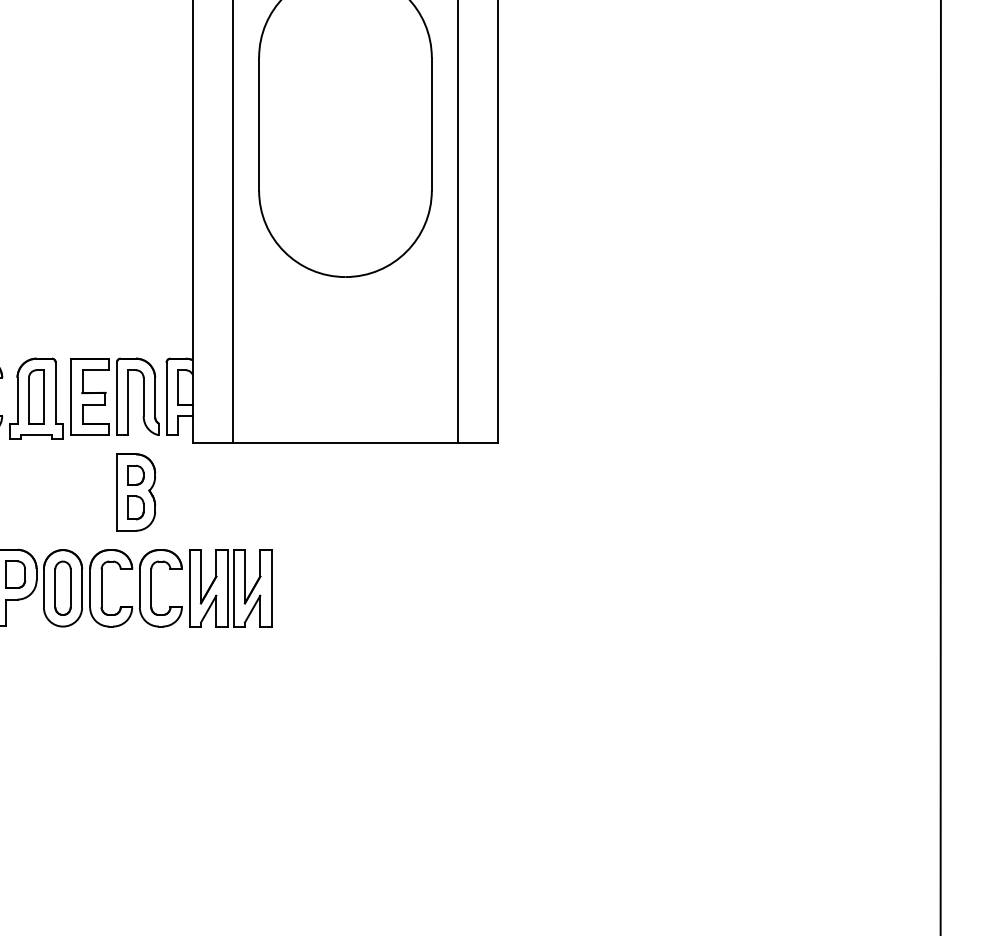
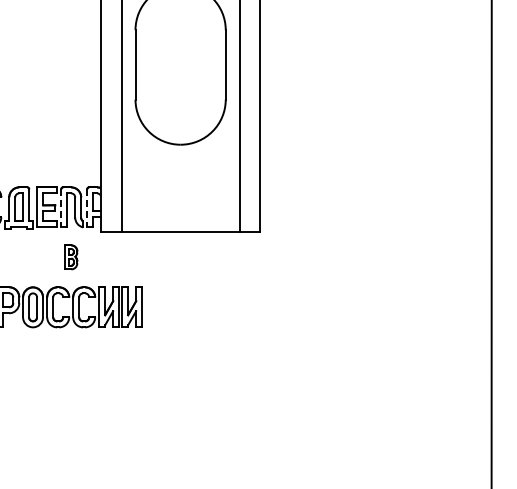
line: (117, 399) -> (61, 208), solid -> dashed
line: (167, 399) -> (87, 208), solid -> dashed
part: (136, 492) -> (71, 257), size x0.6

